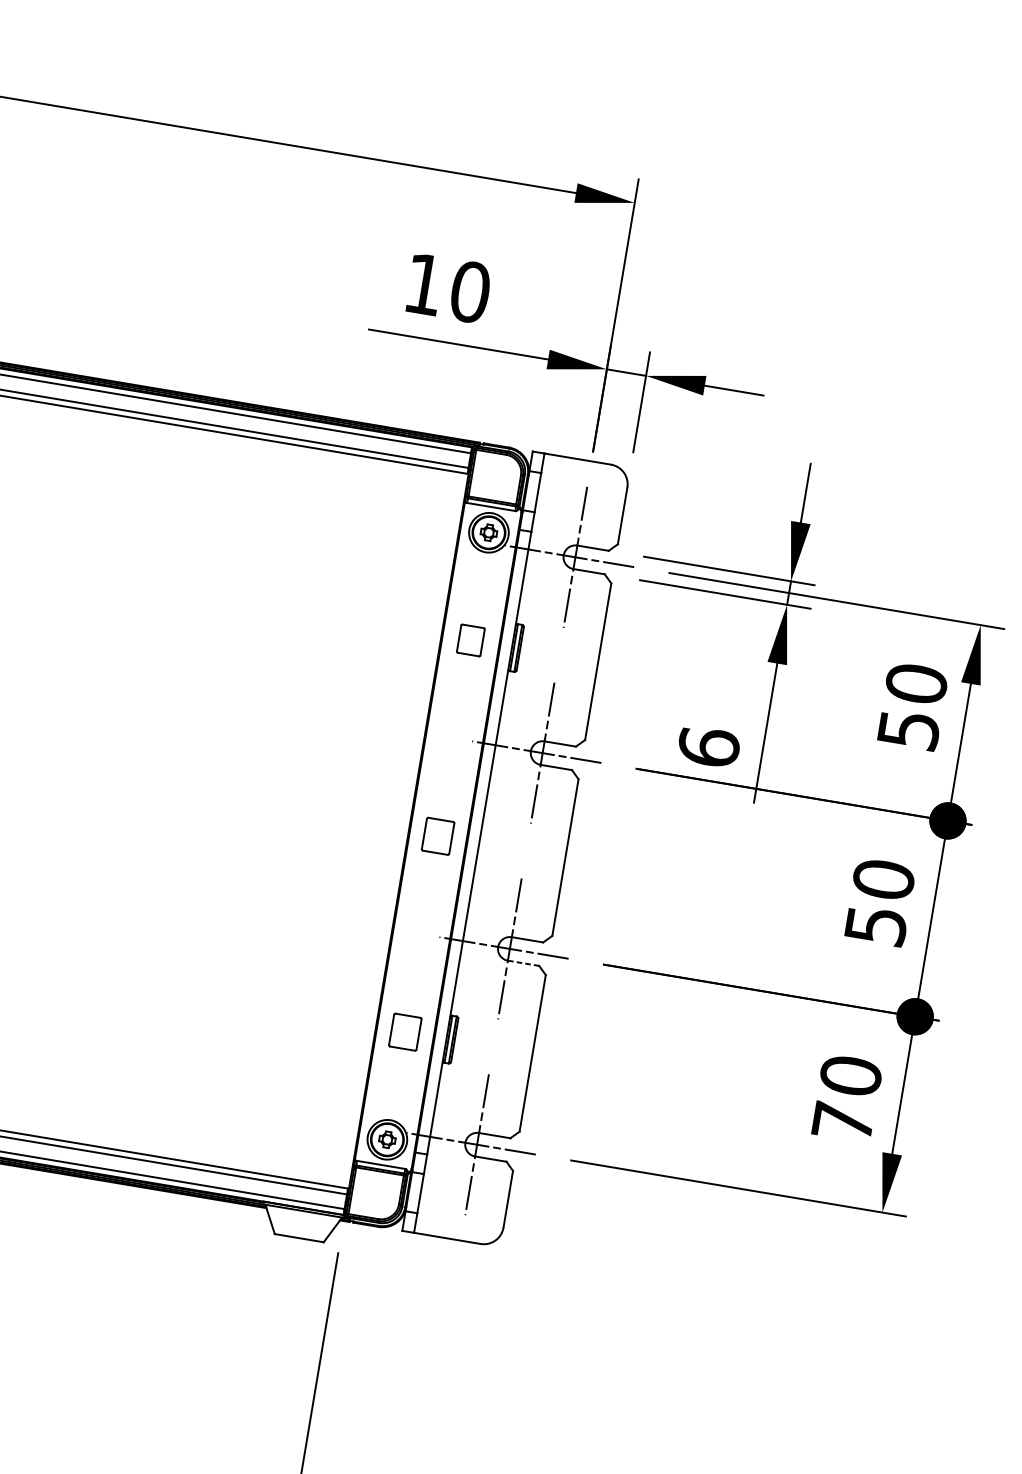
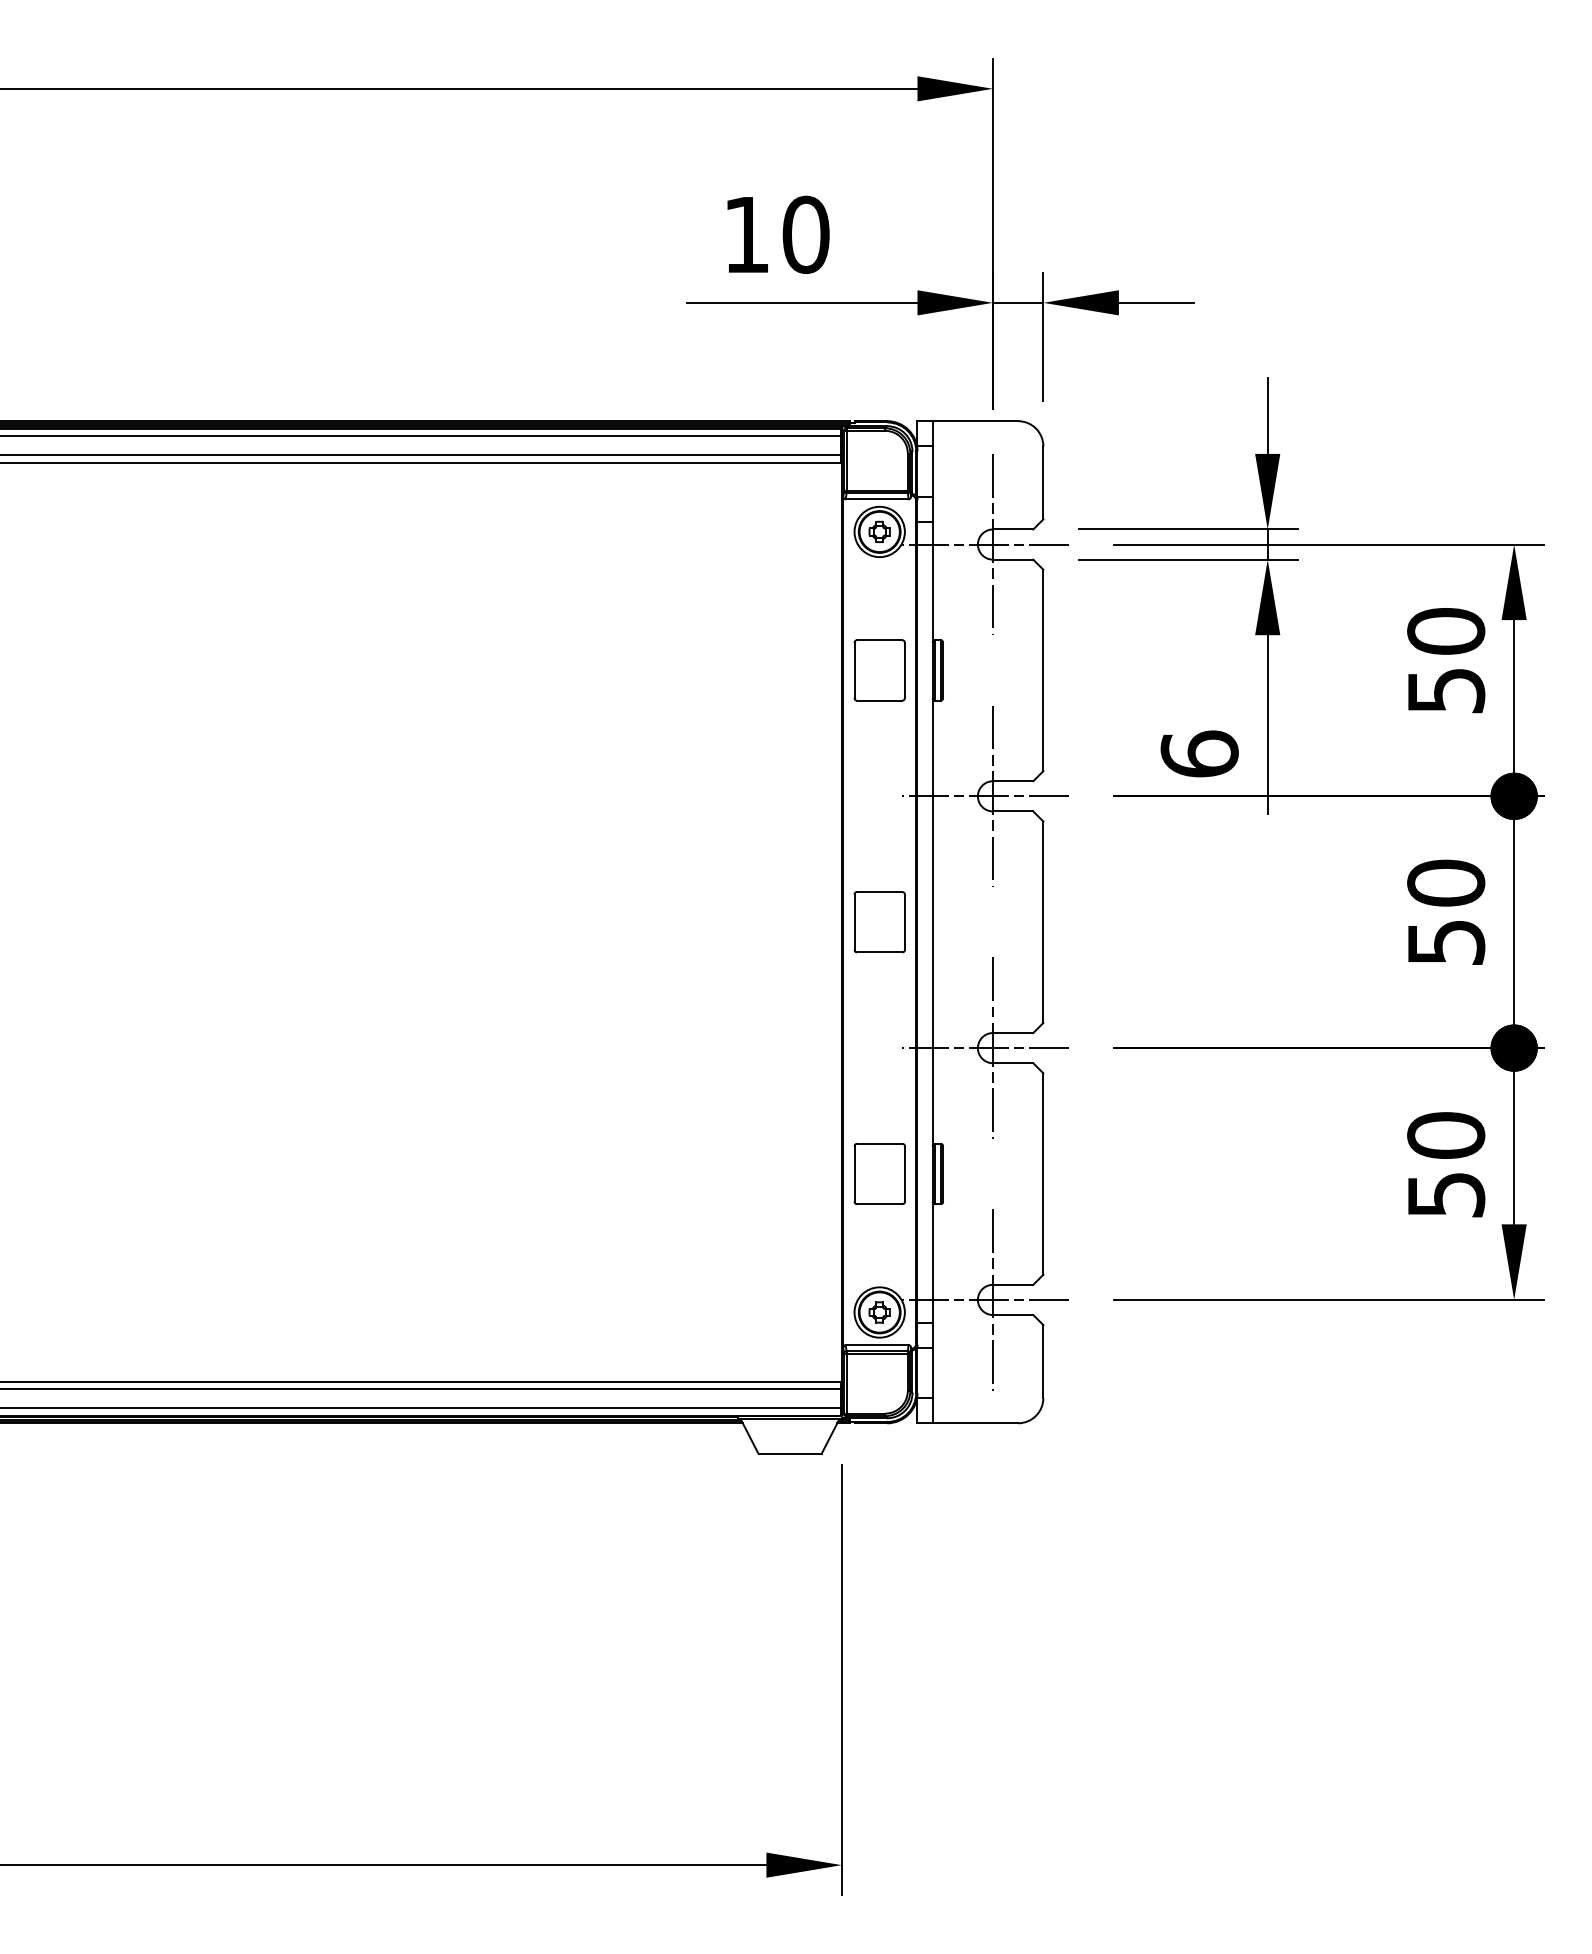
part: (470, 640) -> (879, 670), size x1.67
part: (437, 836) -> (879, 922), size x1.43
line: (523, 963) -> (1012, 1063), dashed -> solid
part: (405, 1032) -> (879, 1174), size x1.43
text: (843, 1122) -> (1446, 1195), 70 -> 50

